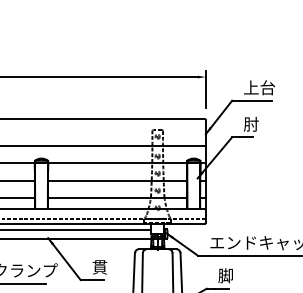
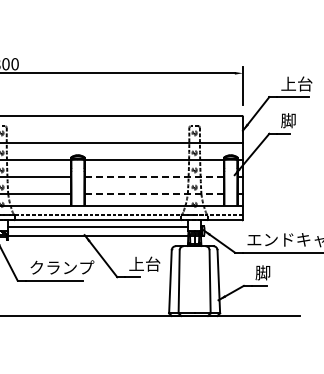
text: (251, 124) -> (288, 120), 肘 -> 脚
line: (117, 180) -> (154, 177), solid -> dashed
line: (117, 197) -> (154, 194), solid -> dashed
text: (107, 266) -> (144, 263), 貫 -> 上台

